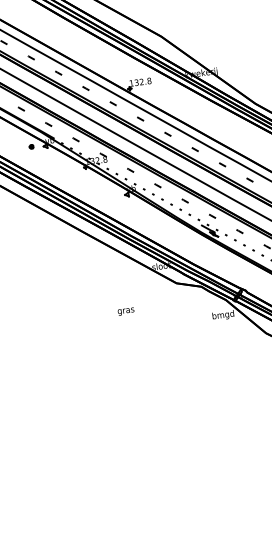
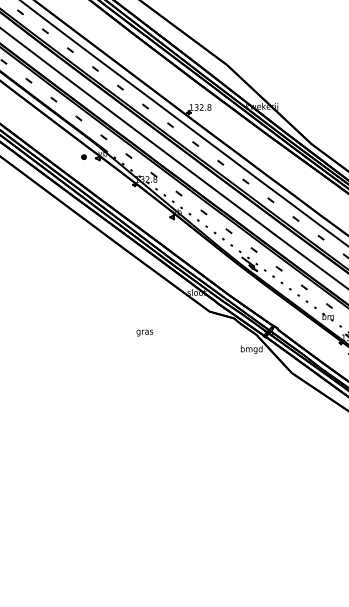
text: (125, 311) -> (144, 332), moved

